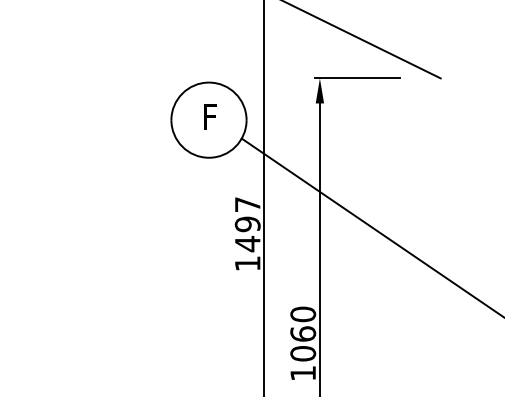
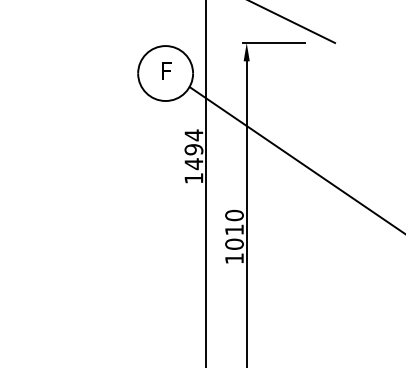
text: (247, 204) -> (193, 135), 1497 -> 1494
text: (303, 333) -> (234, 229), 1060 -> 1010

